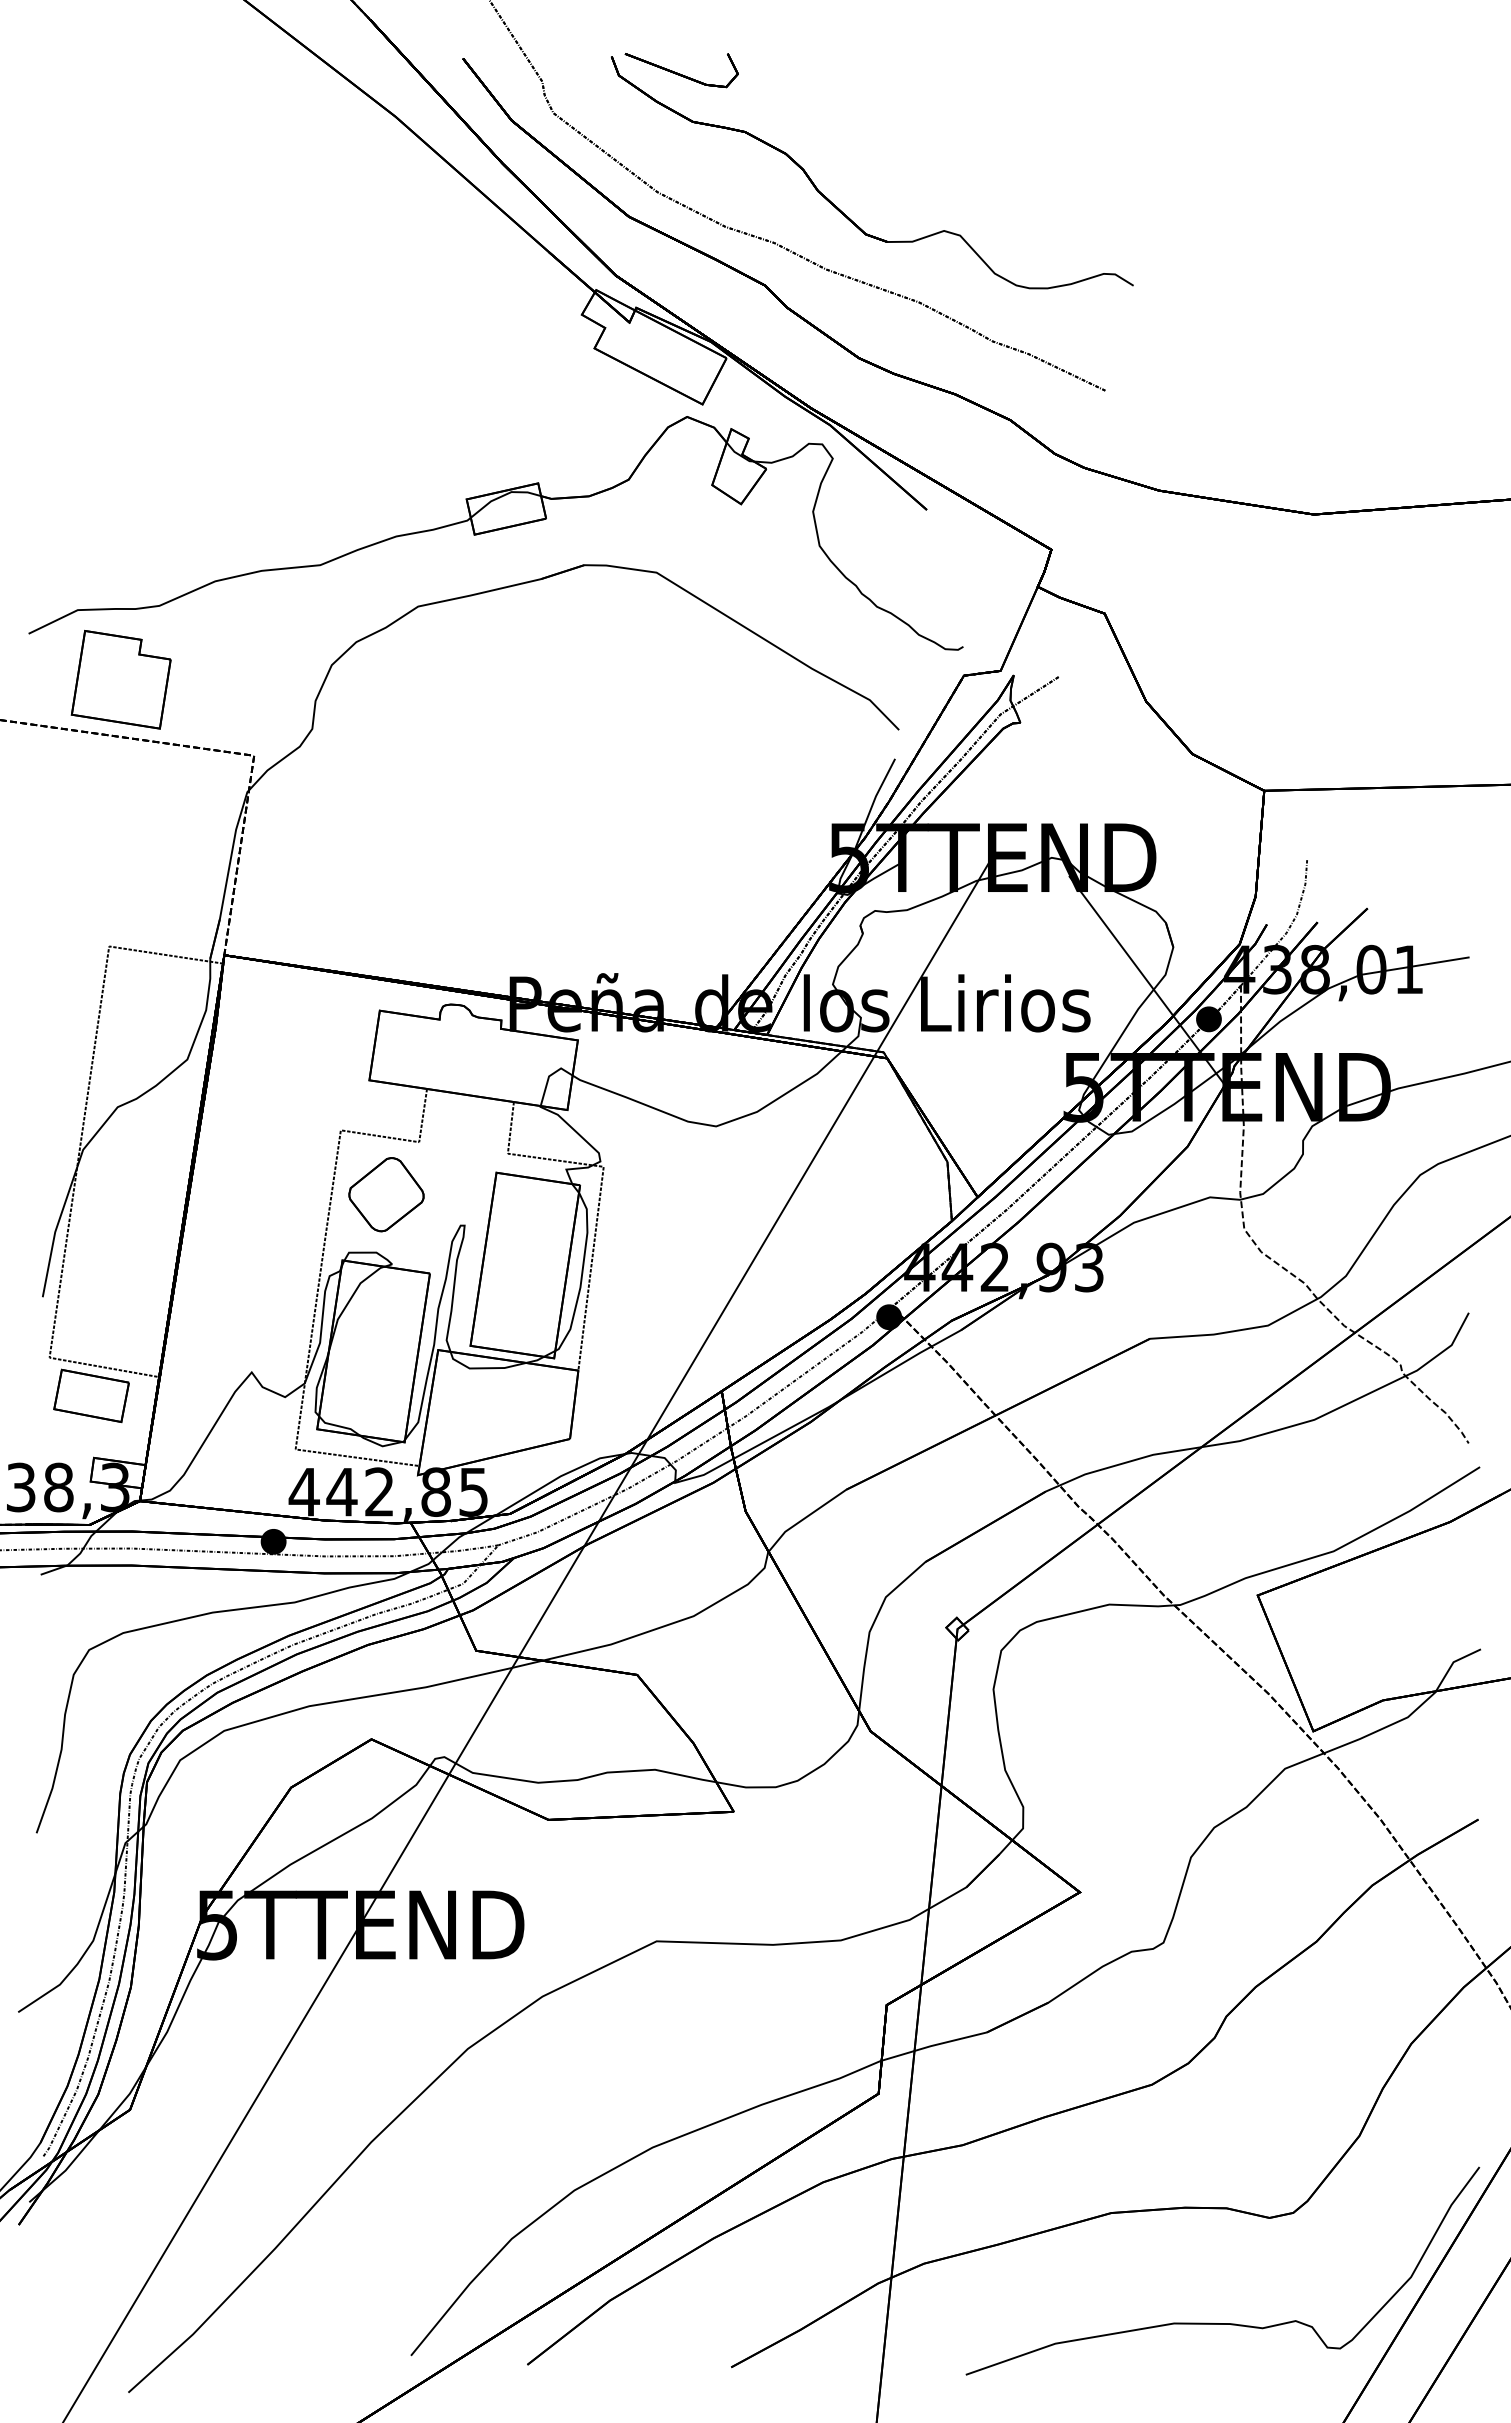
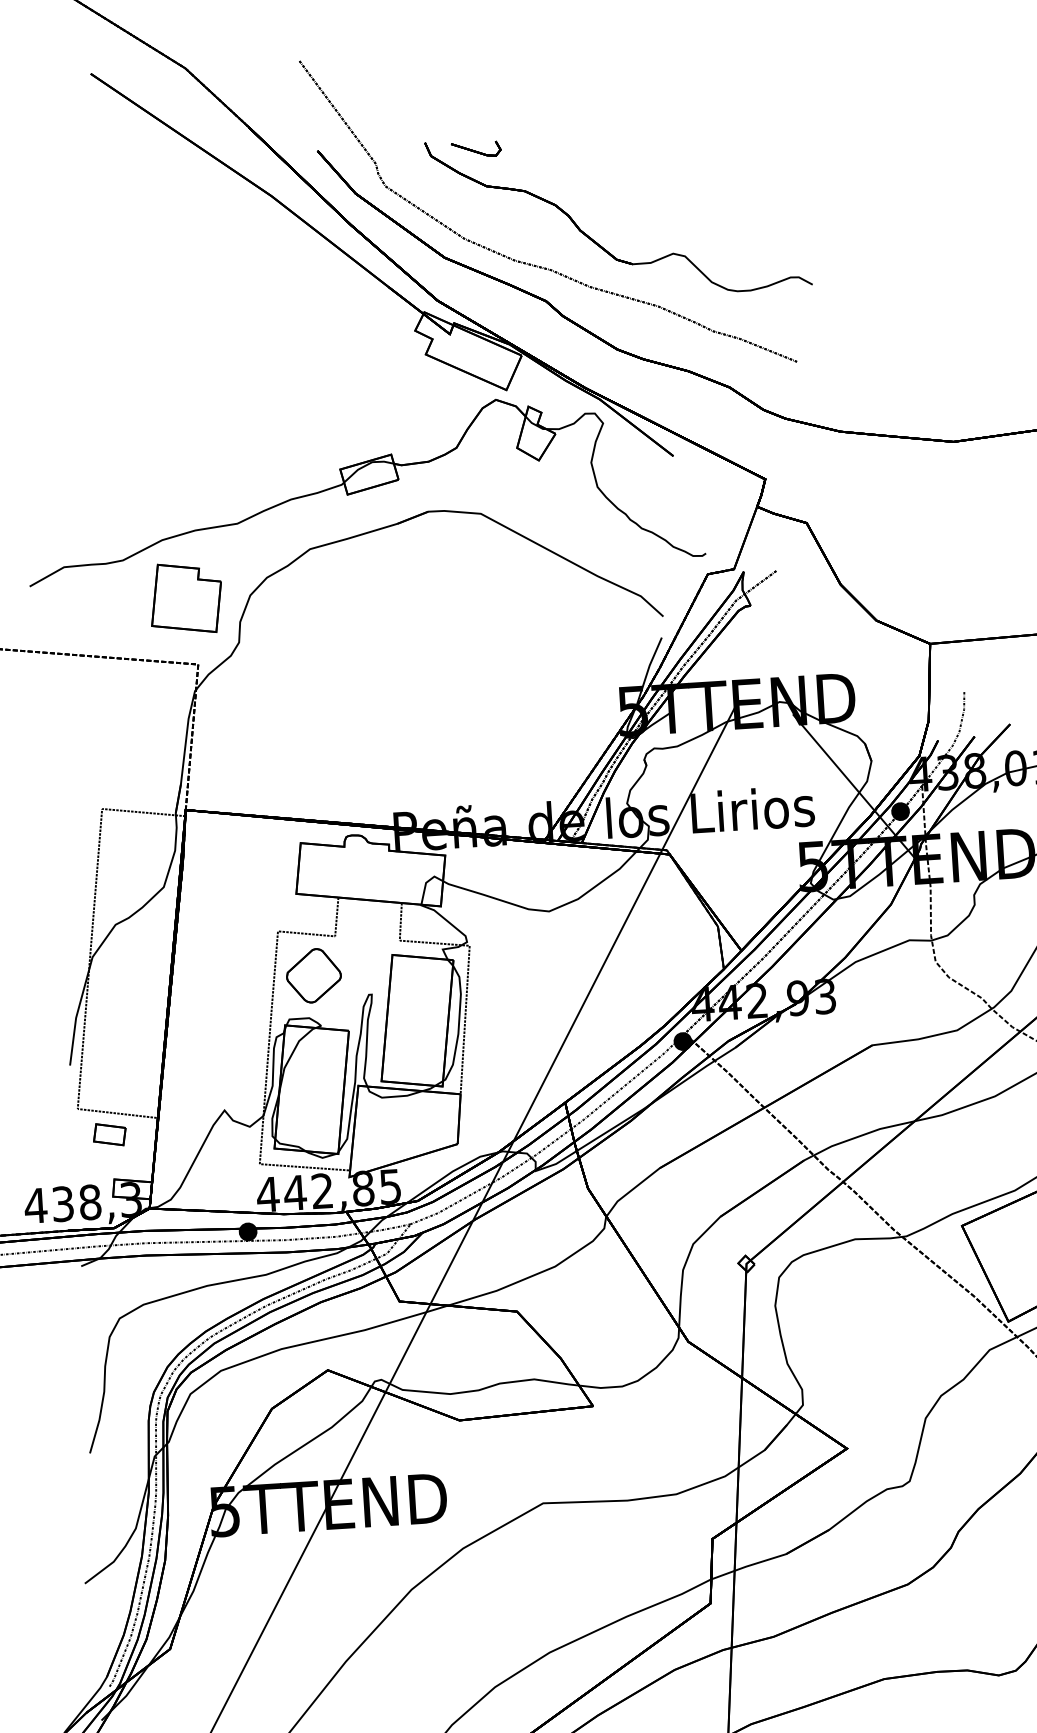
part: (681, 70) -> (476, 149), size x0.6
part: (120, 679) -> (185, 598), moved
part: (91, 1395) -> (109, 1134), size x0.6

